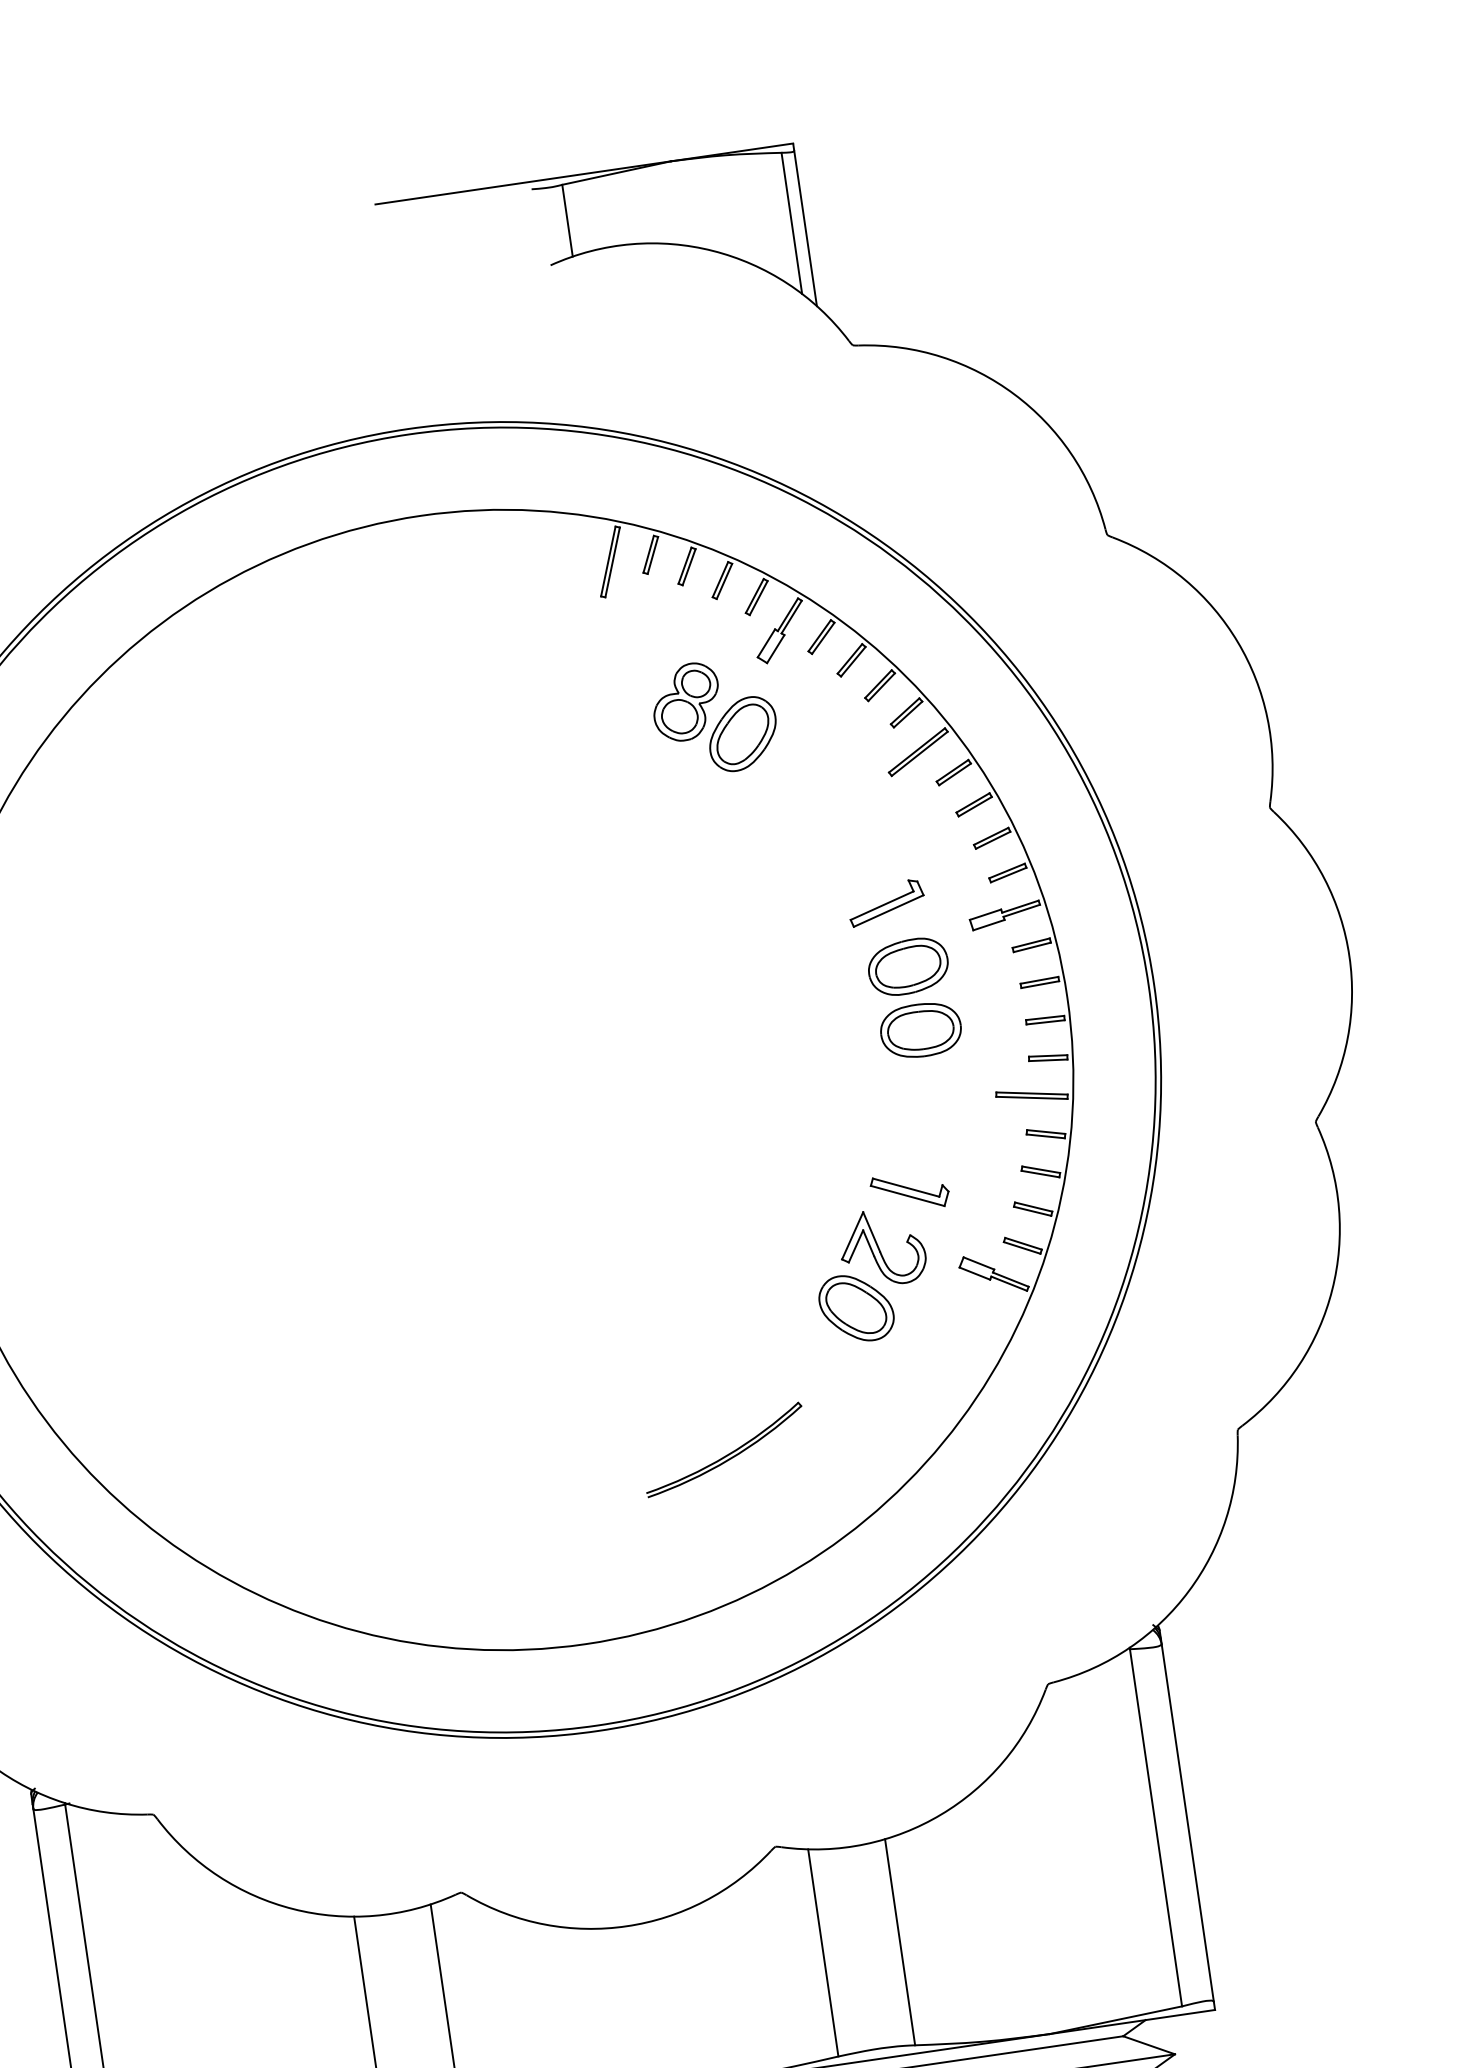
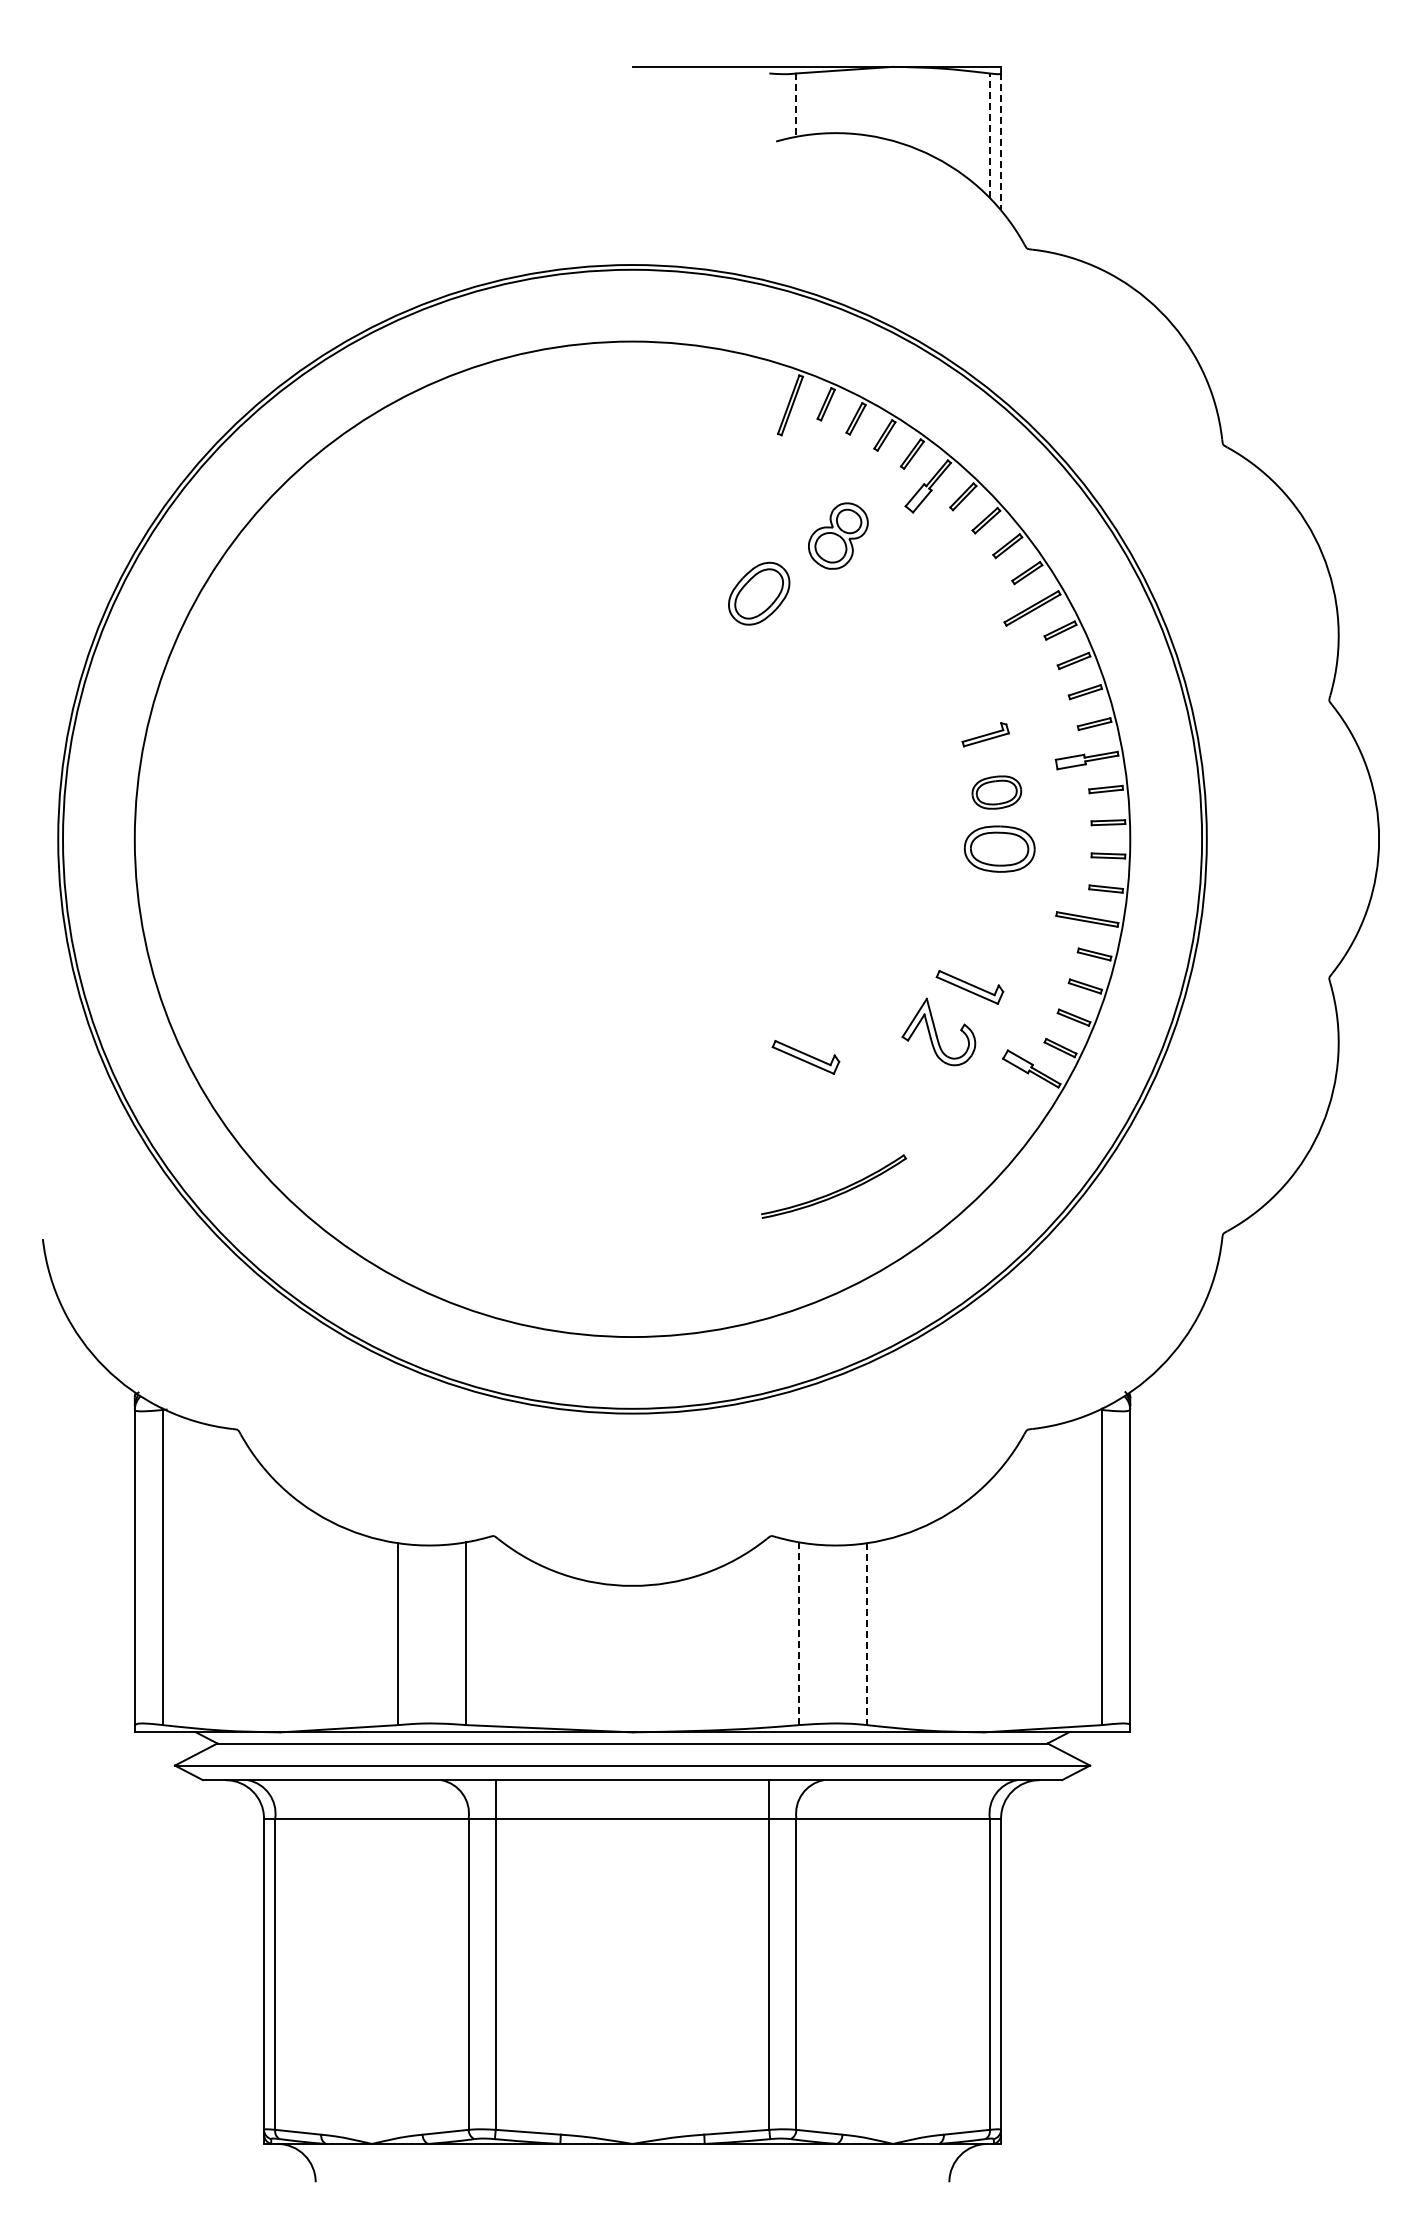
line: (567, 221) -> (796, 105), solid -> dashed
line: (791, 223) -> (989, 135), solid -> dashed
line: (806, 229) -> (1001, 142), solid -> dashed
part: (743, 733) -> (759, 593), moved
part: (885, 902) -> (985, 734), size x0.7
part: (908, 966) -> (996, 792), size x0.7
part: (735, 1298) -> (805, 1057), added
part: (857, 1307) -> (909, 1080), removed
part: (723, 1449) -> (833, 1186), moved
line: (899, 1942) -> (866, 1634), solid -> dashed
line: (823, 1952) -> (799, 1633), solid -> dashed

